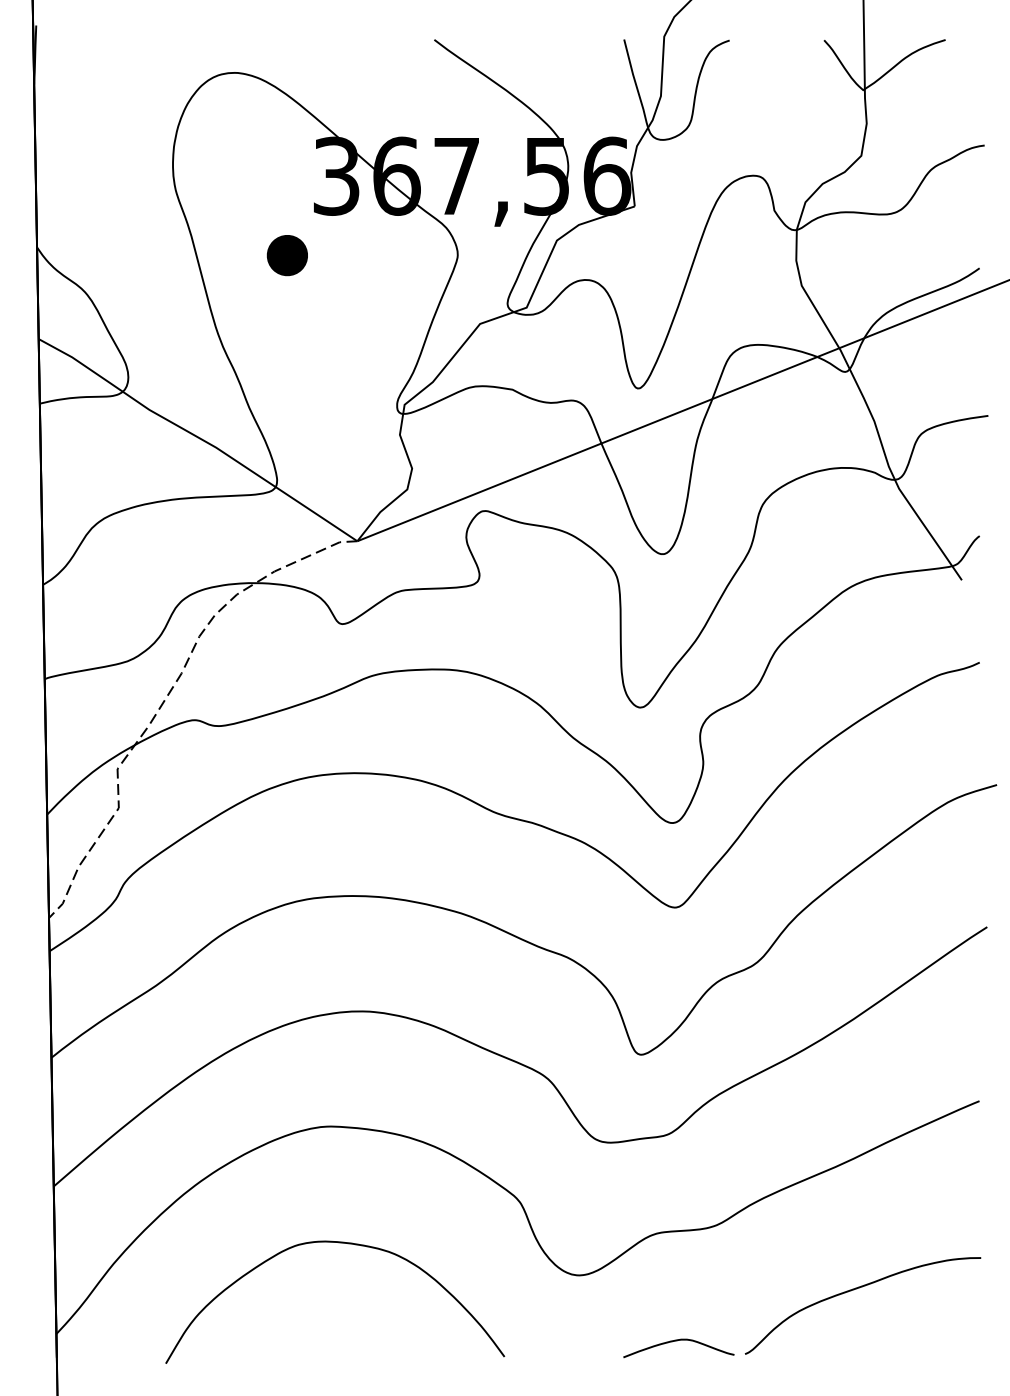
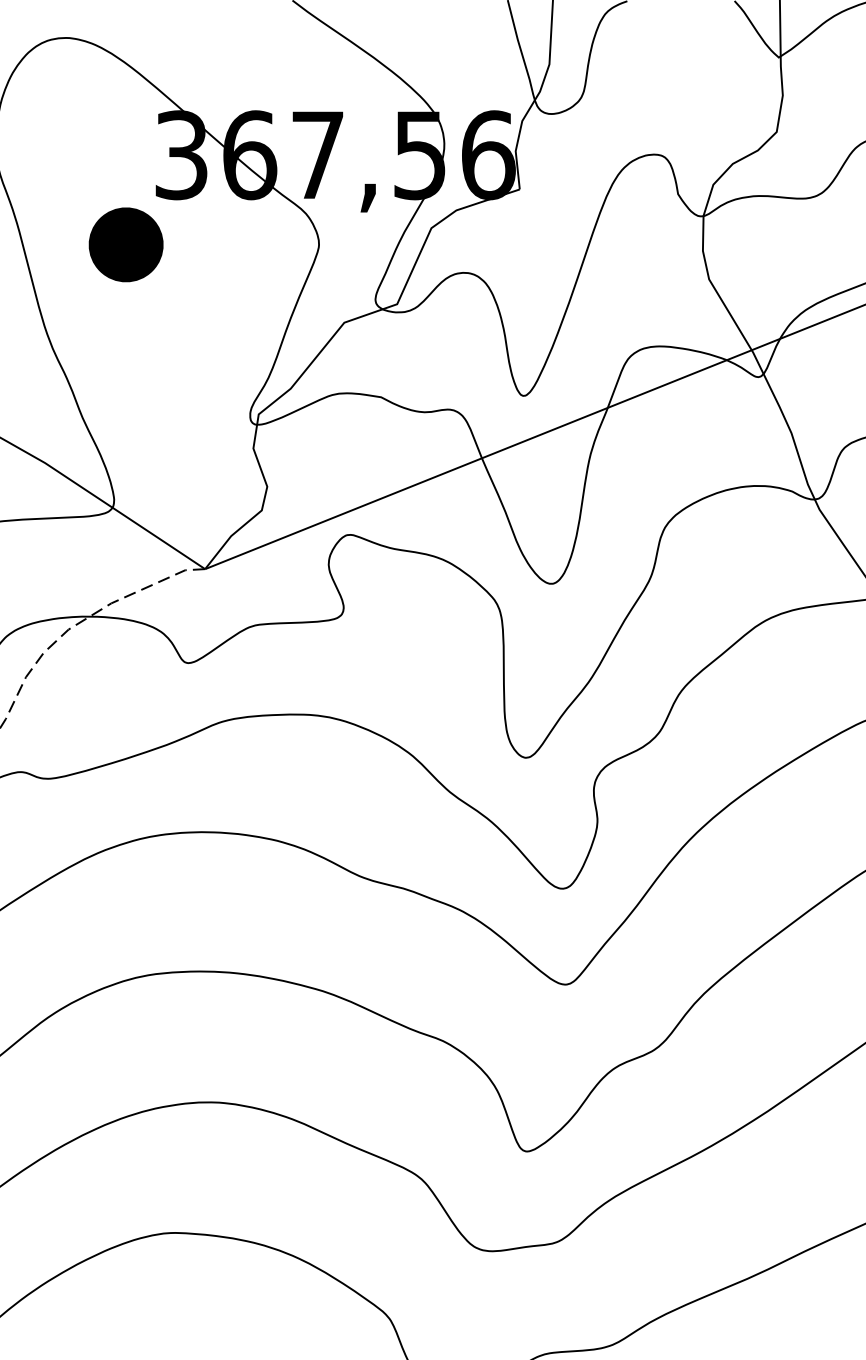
part: (286, 255) -> (124, 245), size x1.6

